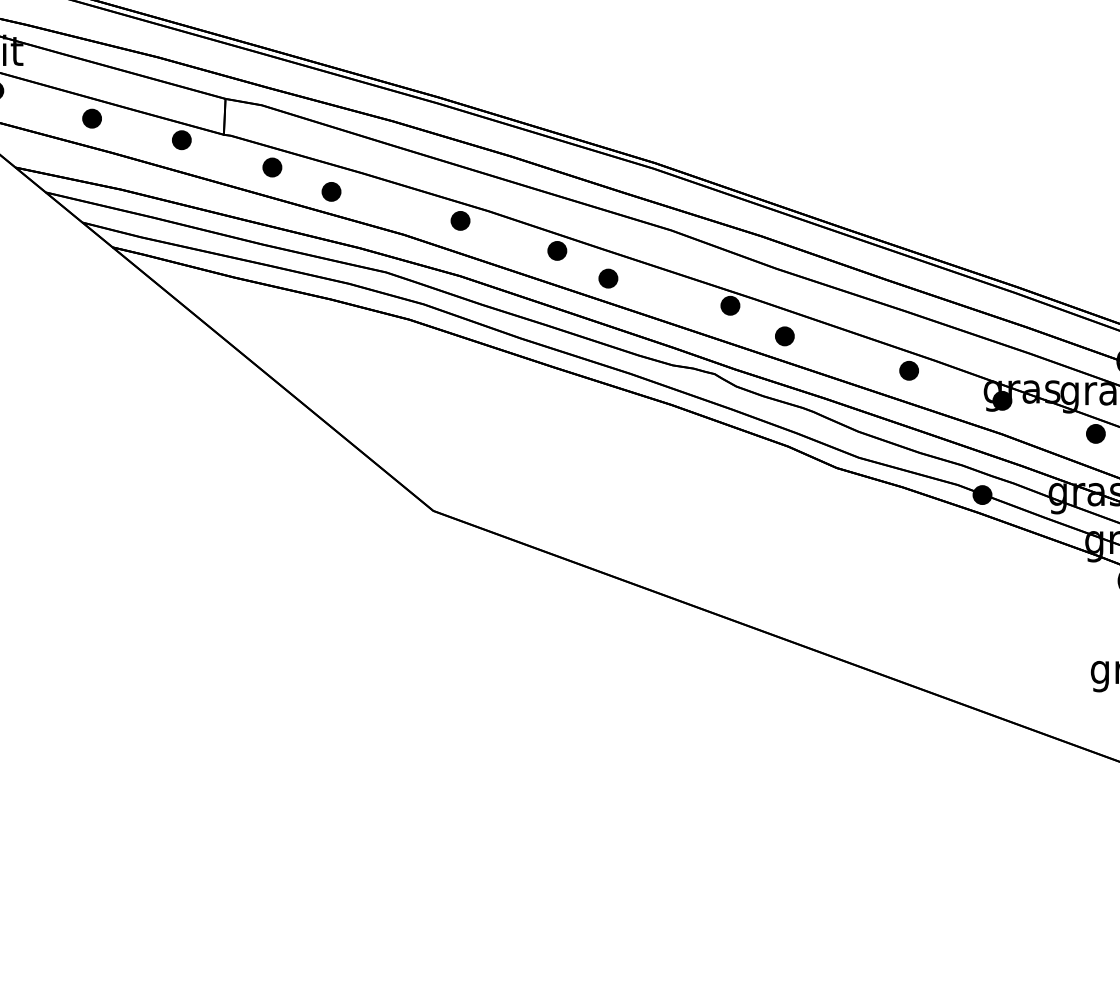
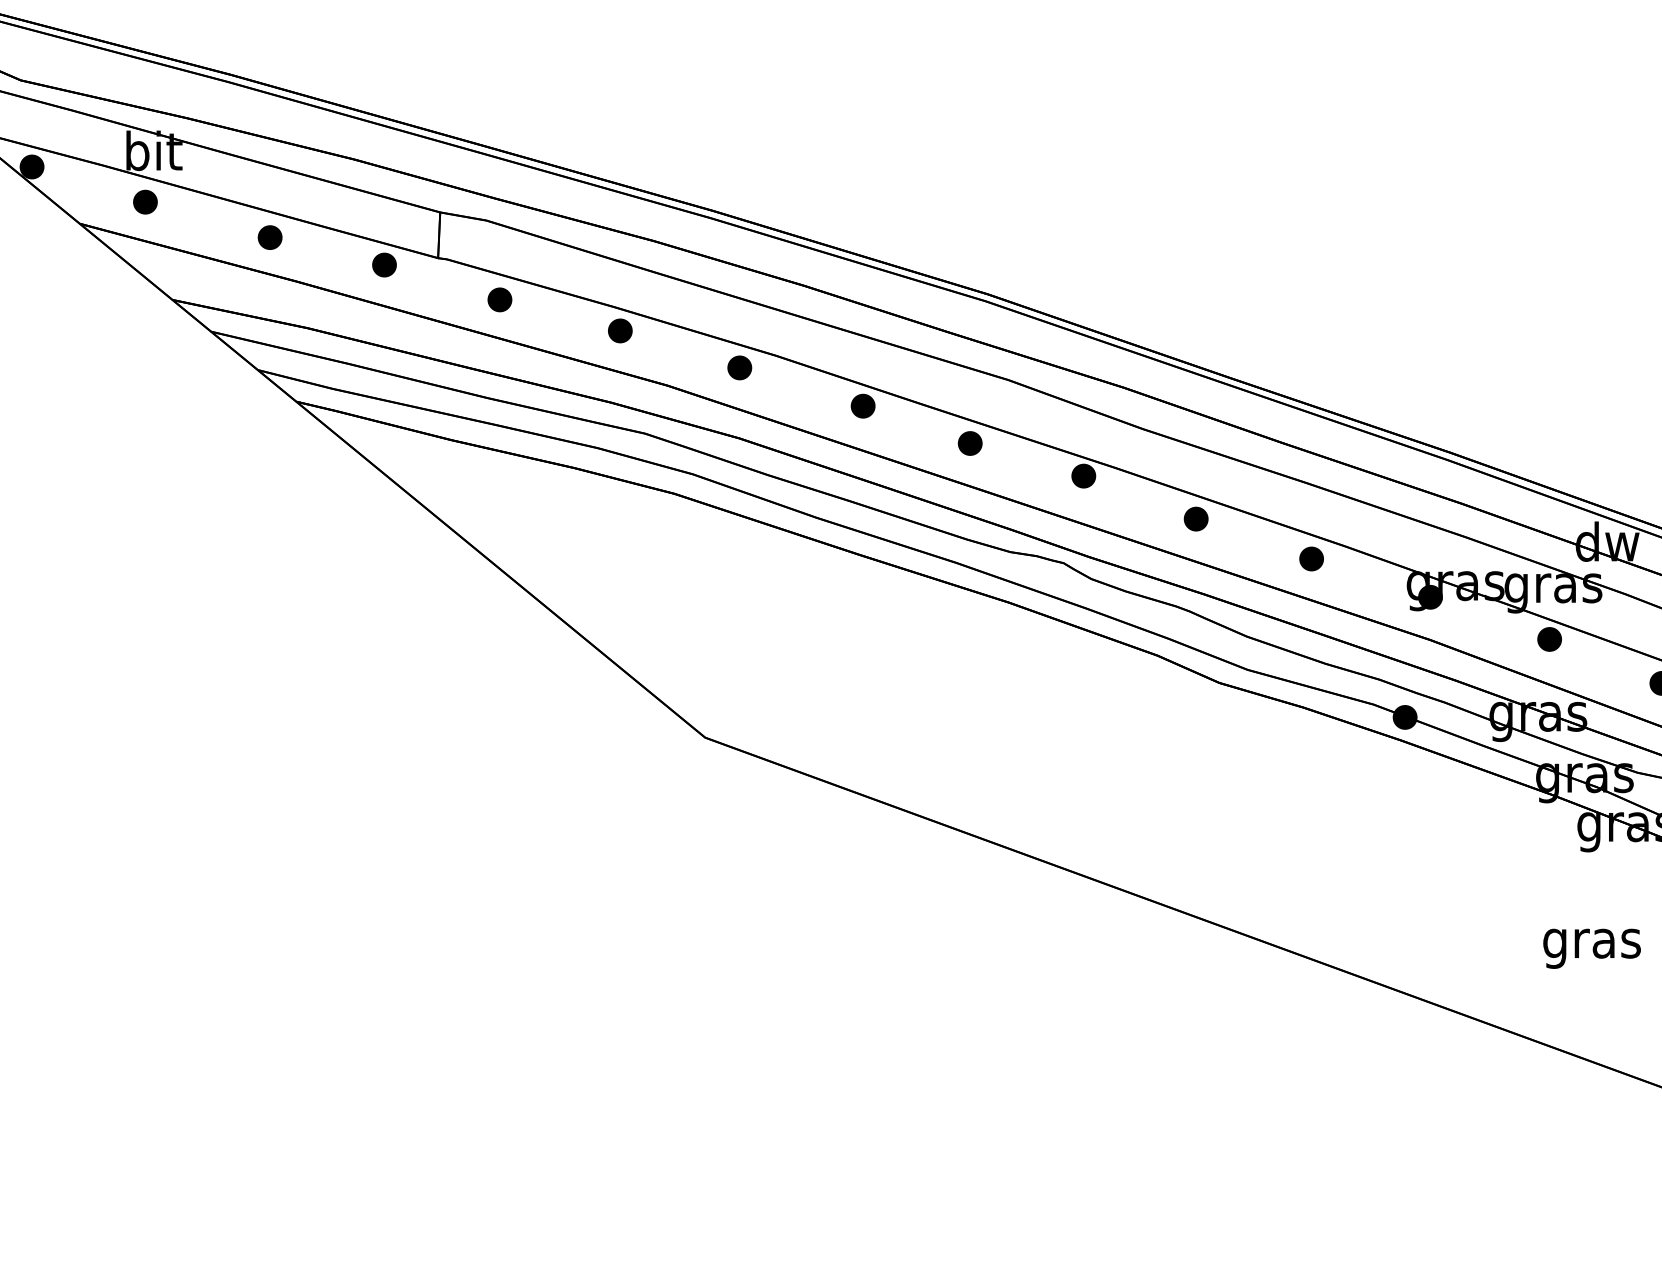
part: (331, 191) -> (620, 330), moved
part: (607, 278) -> (969, 443), moved
part: (784, 335) -> (1195, 518), moved

